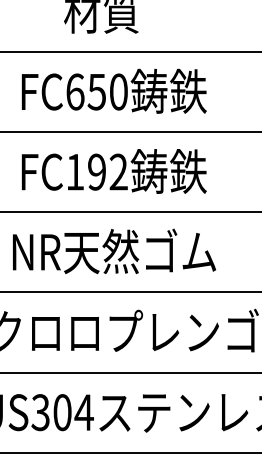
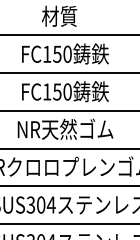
text: (76, 90) -> (47, 53), FC650 -> FC150
text: (107, 171) -> (62, 91), FC192 -> FC150

